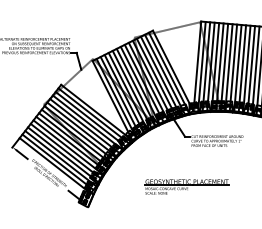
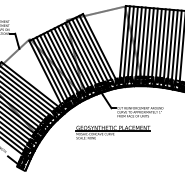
part: (186, 186) -> (112, 132), moved

